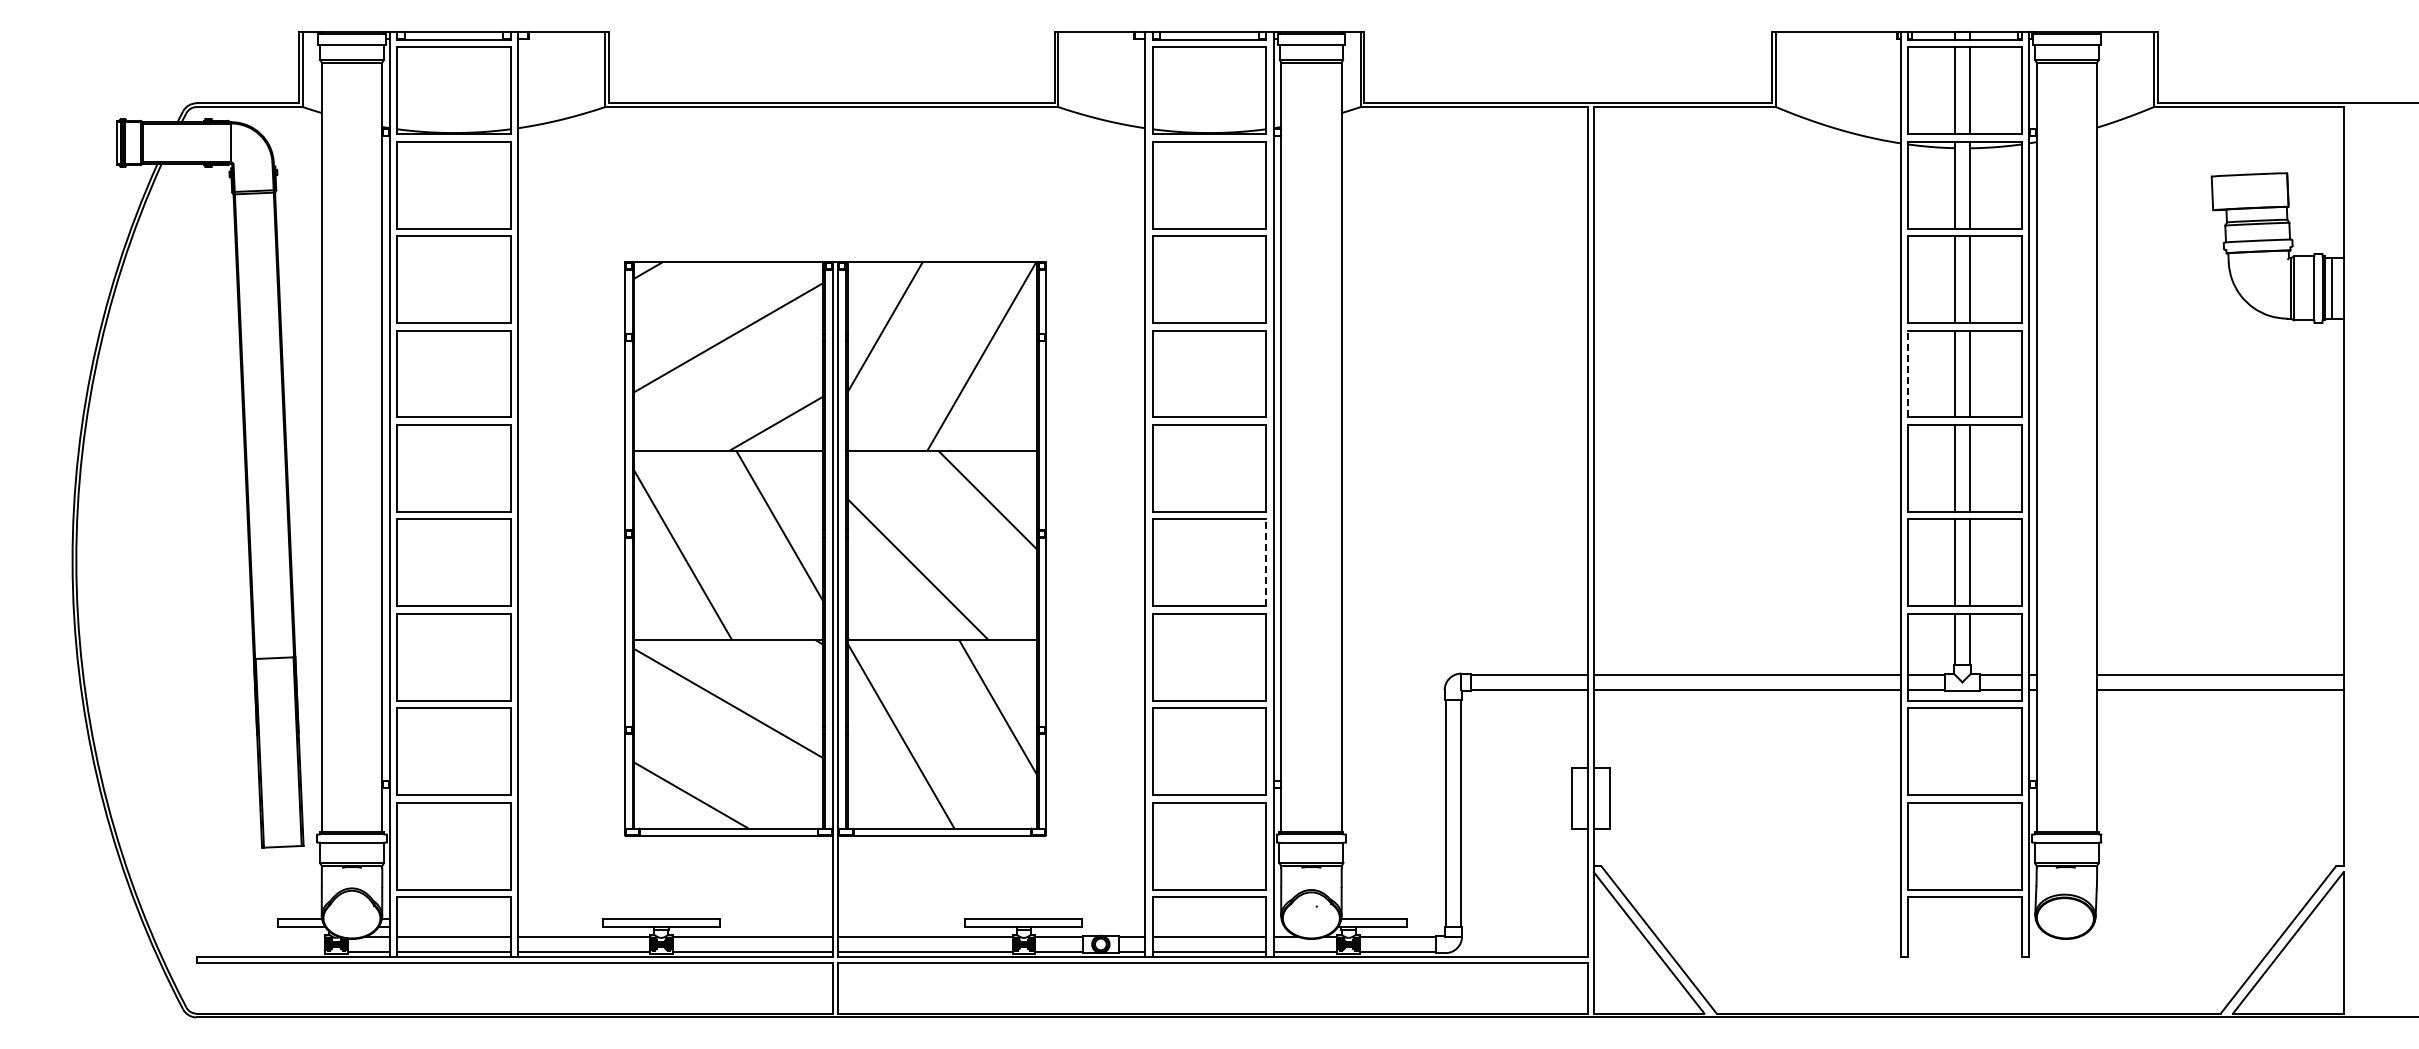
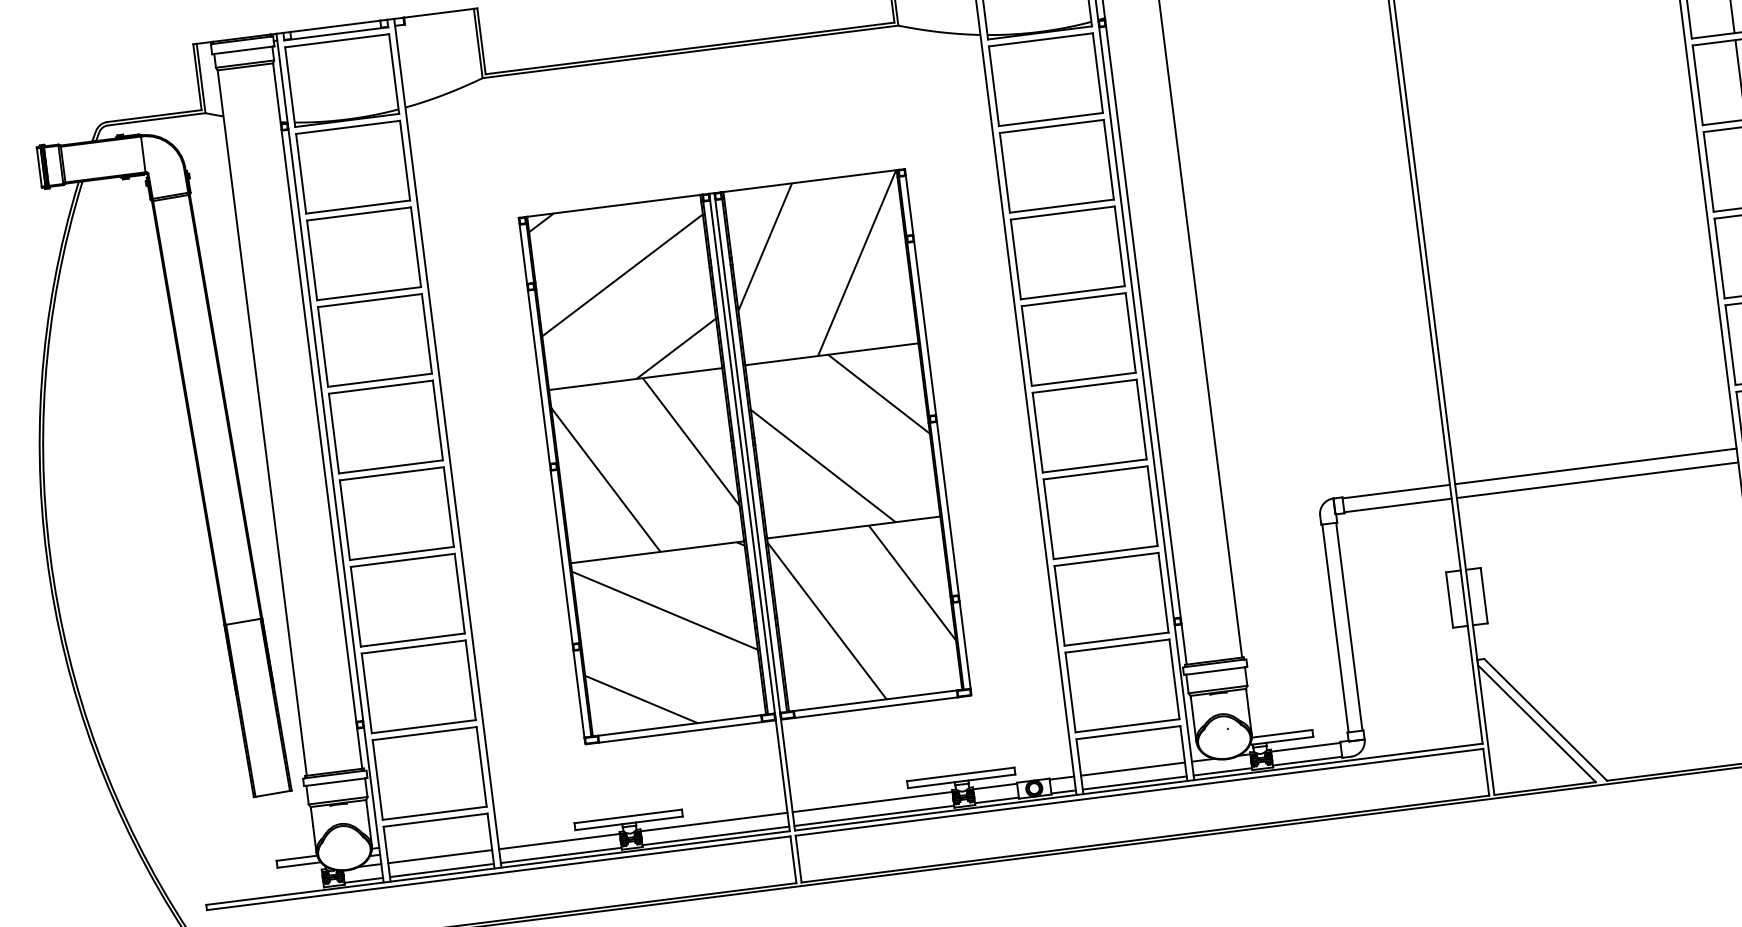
line: (1908, 373) -> (1708, 171), dashed -> solid
line: (1266, 562) -> (1141, 419), dashed -> solid

